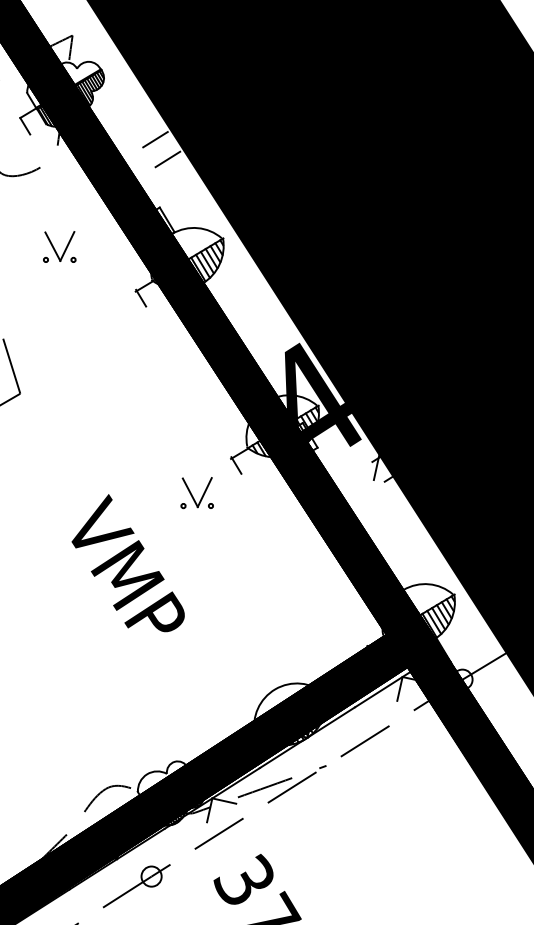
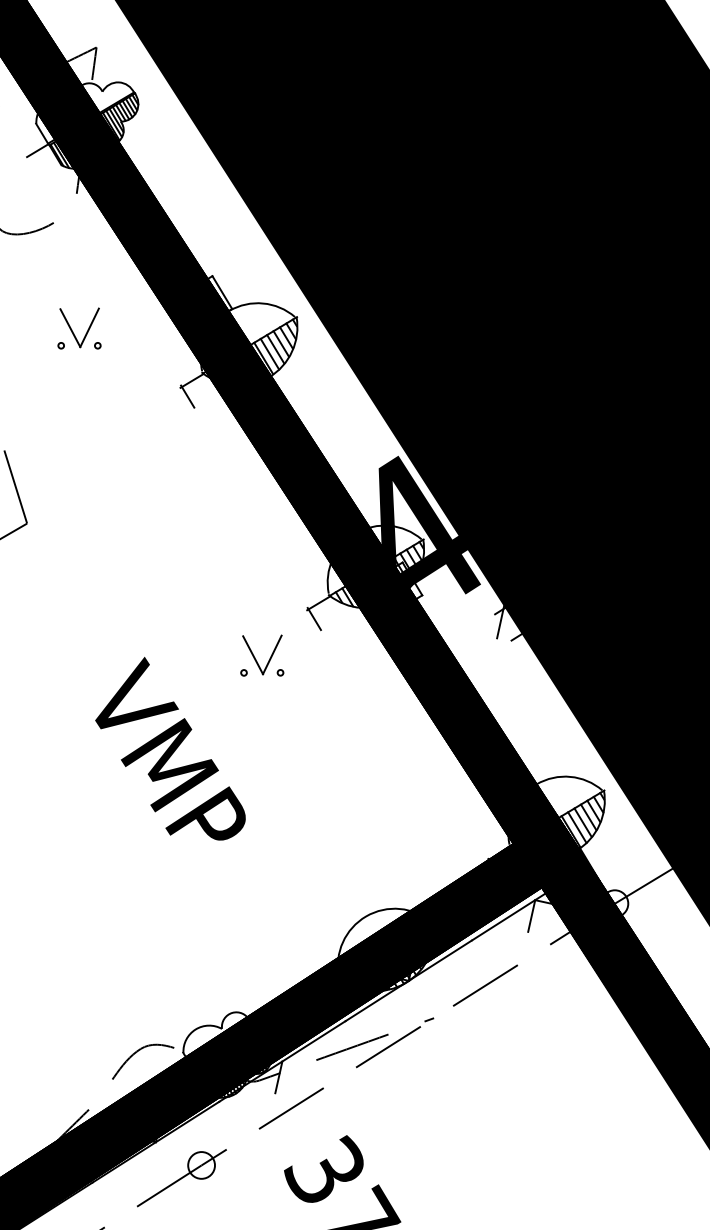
line: (25, 125) -> (33, 167), removed
line: (155, 139) -> (206, 185), removed
line: (167, 158) -> (222, 211), removed
line: (224, 800) -> (298, 1064), removed

